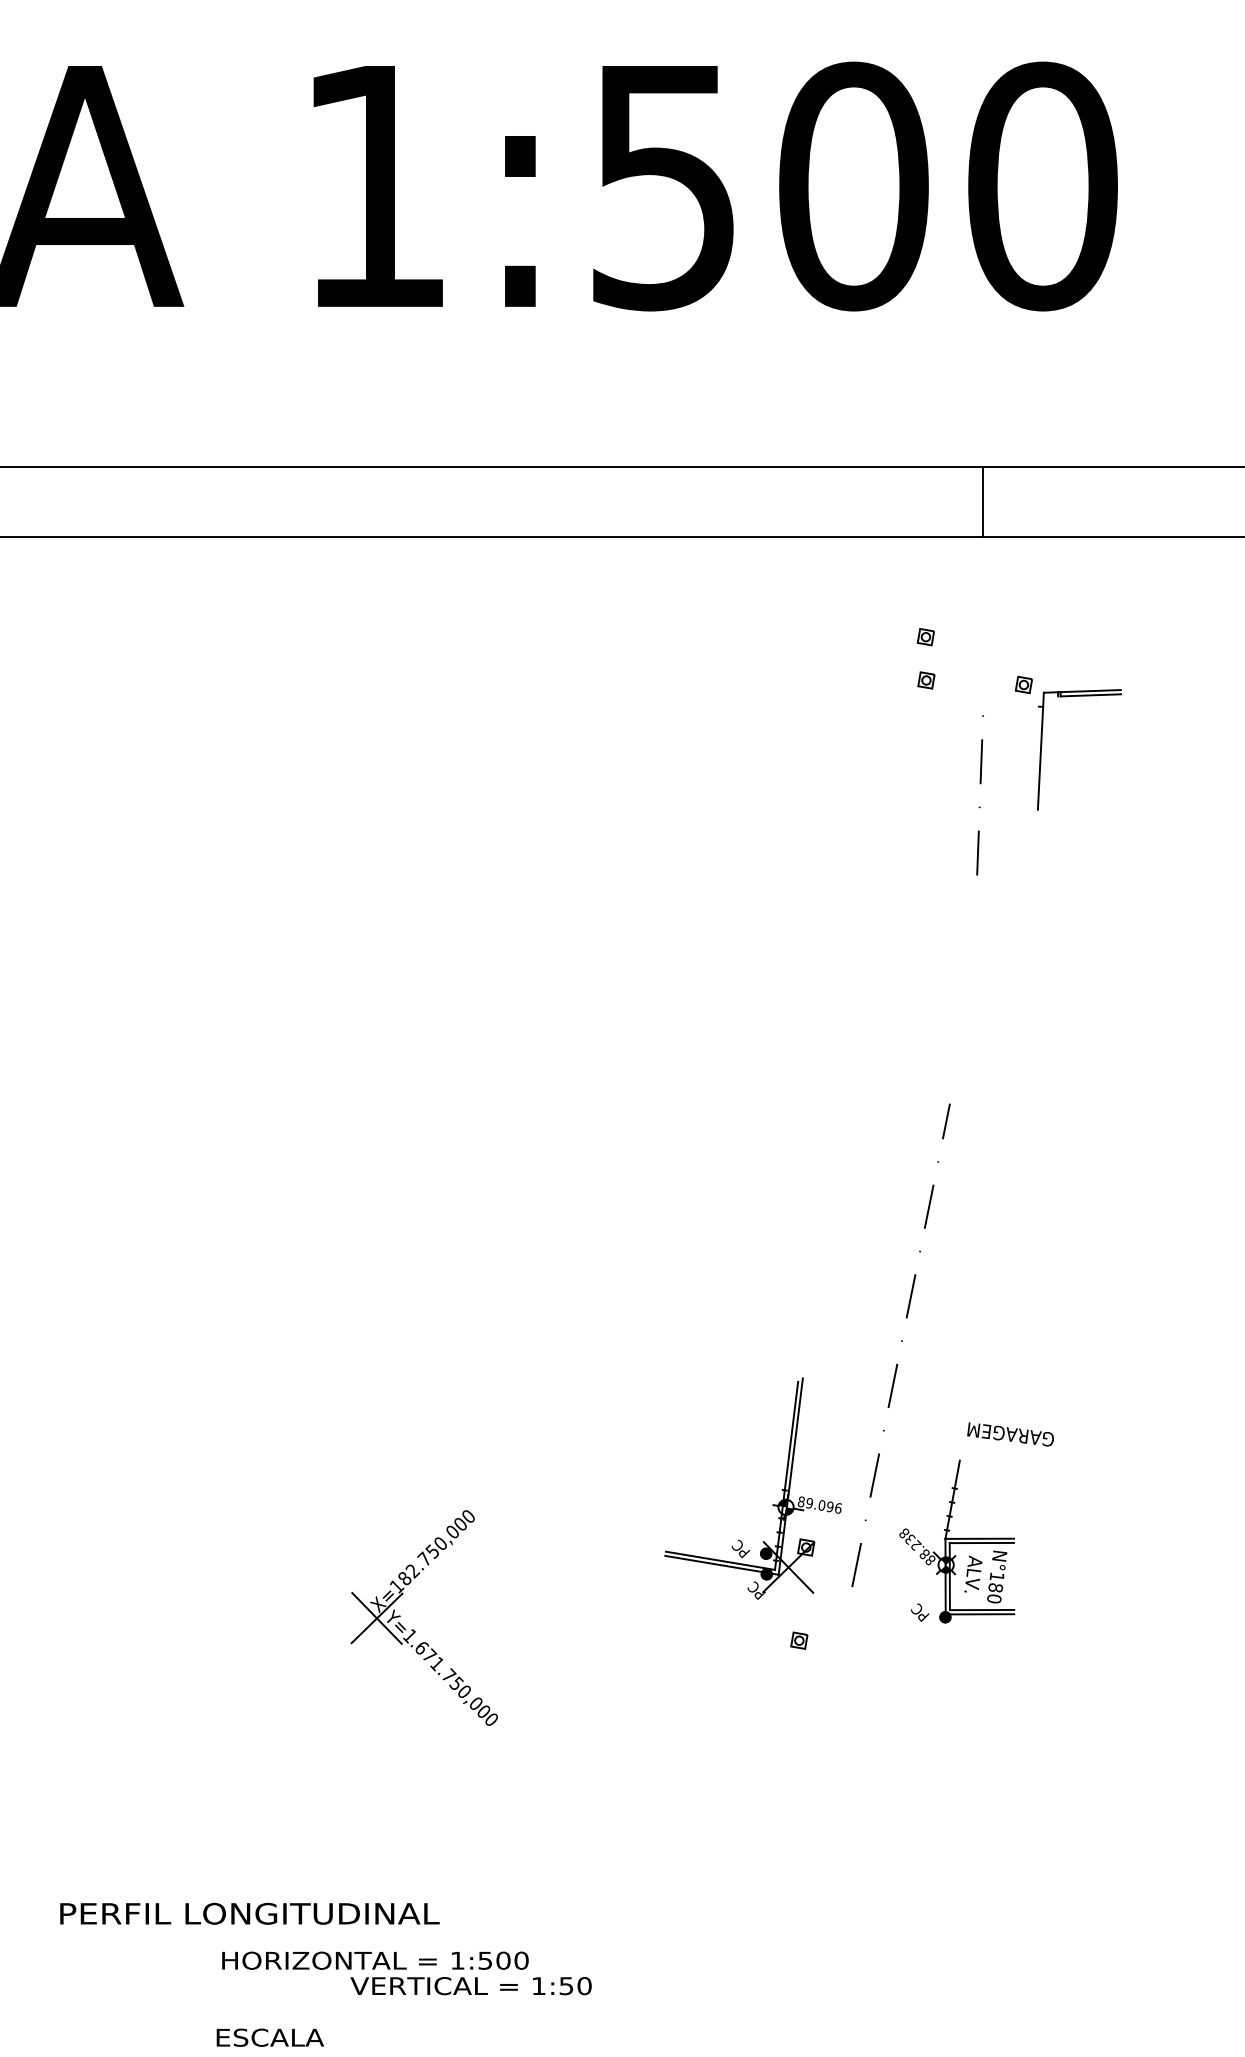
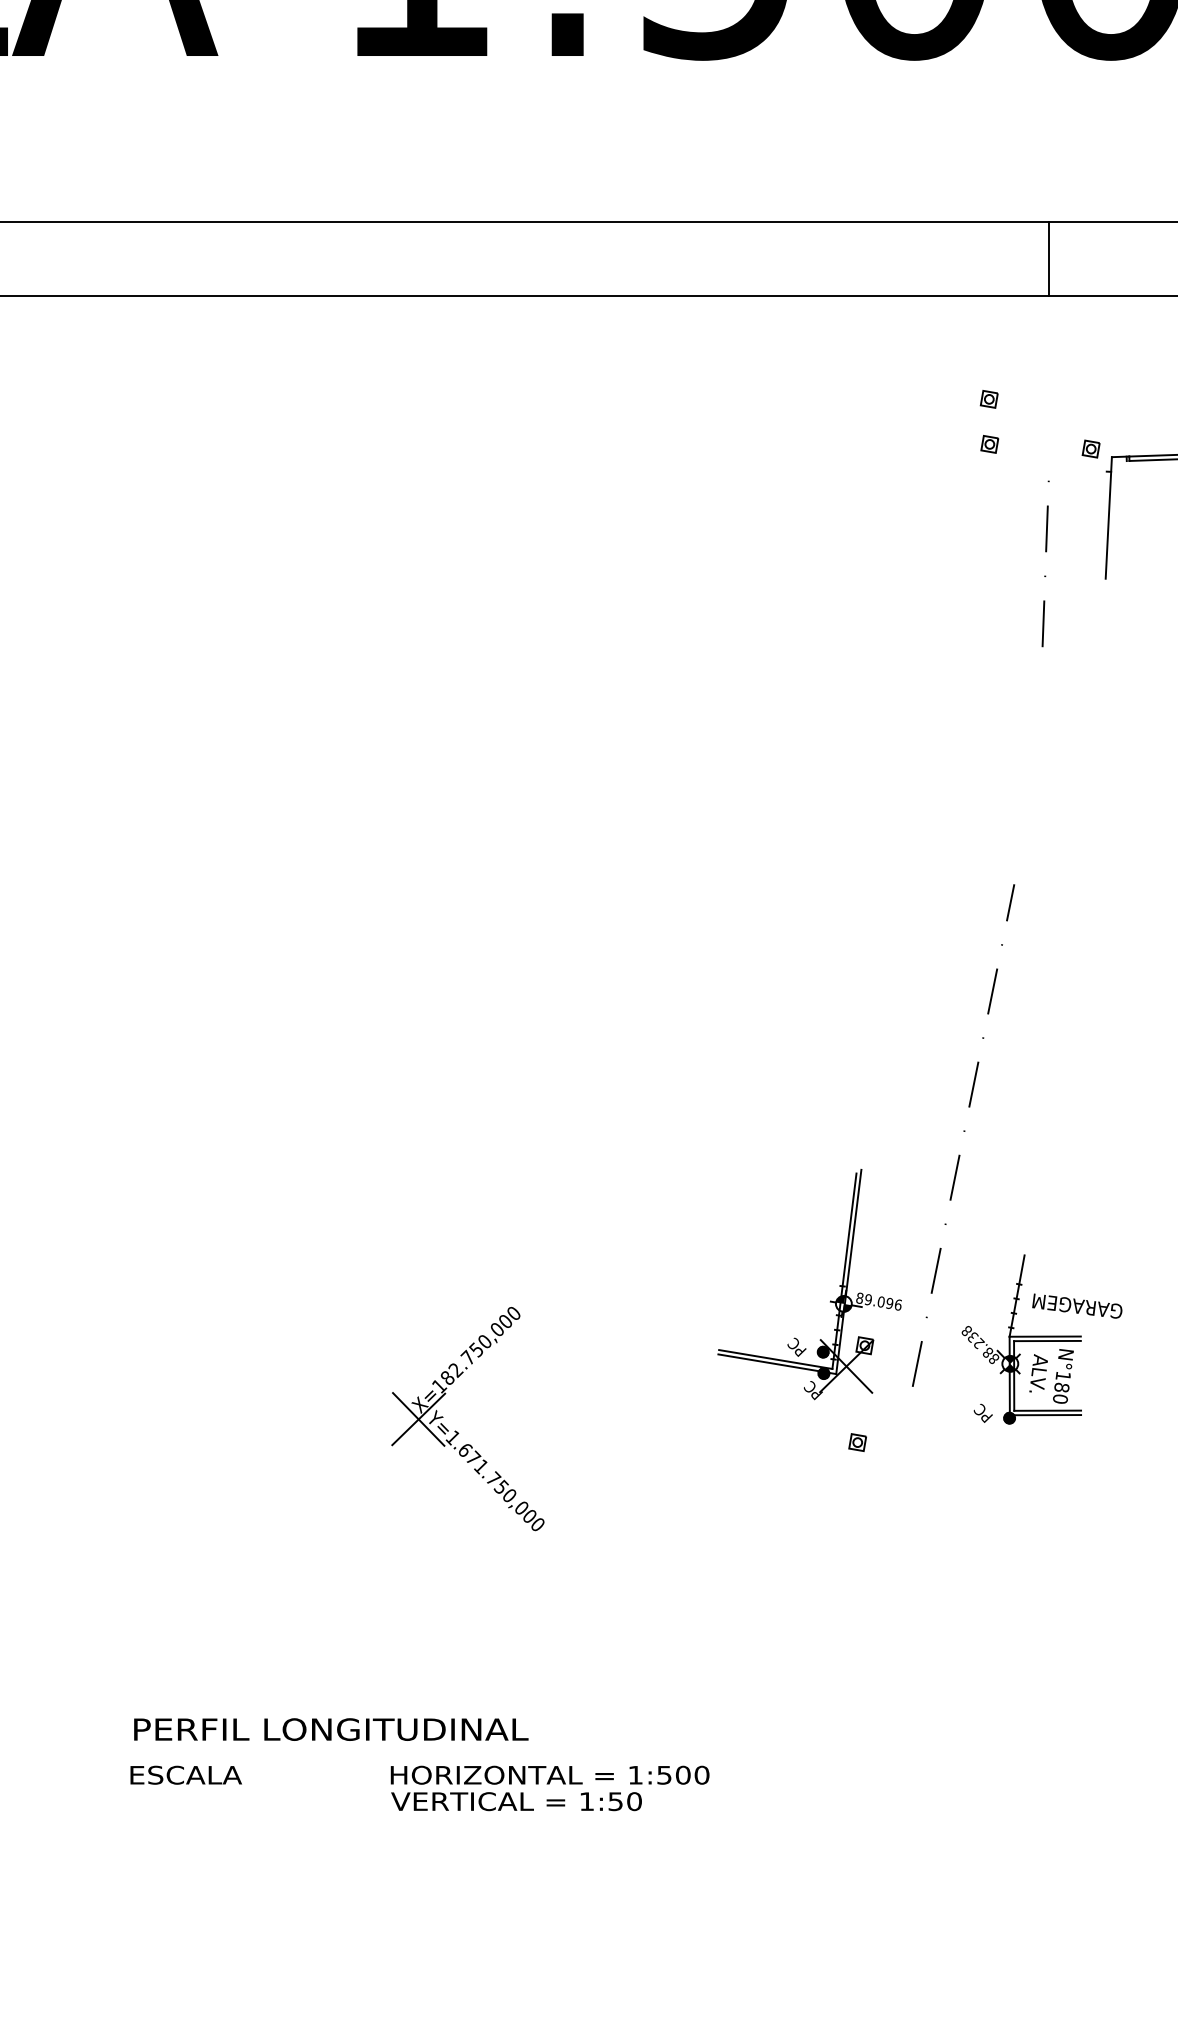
text: (1010, 1434) -> (1077, 1306), moved
text: (249, 1913) -> (330, 1729), moved
text: (375, 1960) -> (550, 1775), moved
text: (269, 2037) -> (185, 1775), moved

